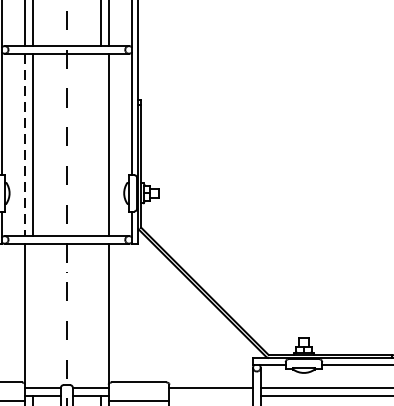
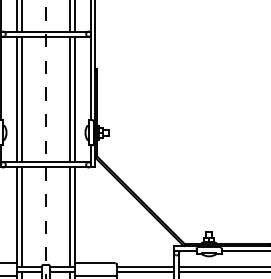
line: (25, 144) -> (17, 99), dashed -> solid
line: (101, 144) -> (69, 99), added
line: (32, 314) -> (22, 216), added
line: (101, 314) -> (69, 216), added
line: (211, 396) -> (145, 272), added

